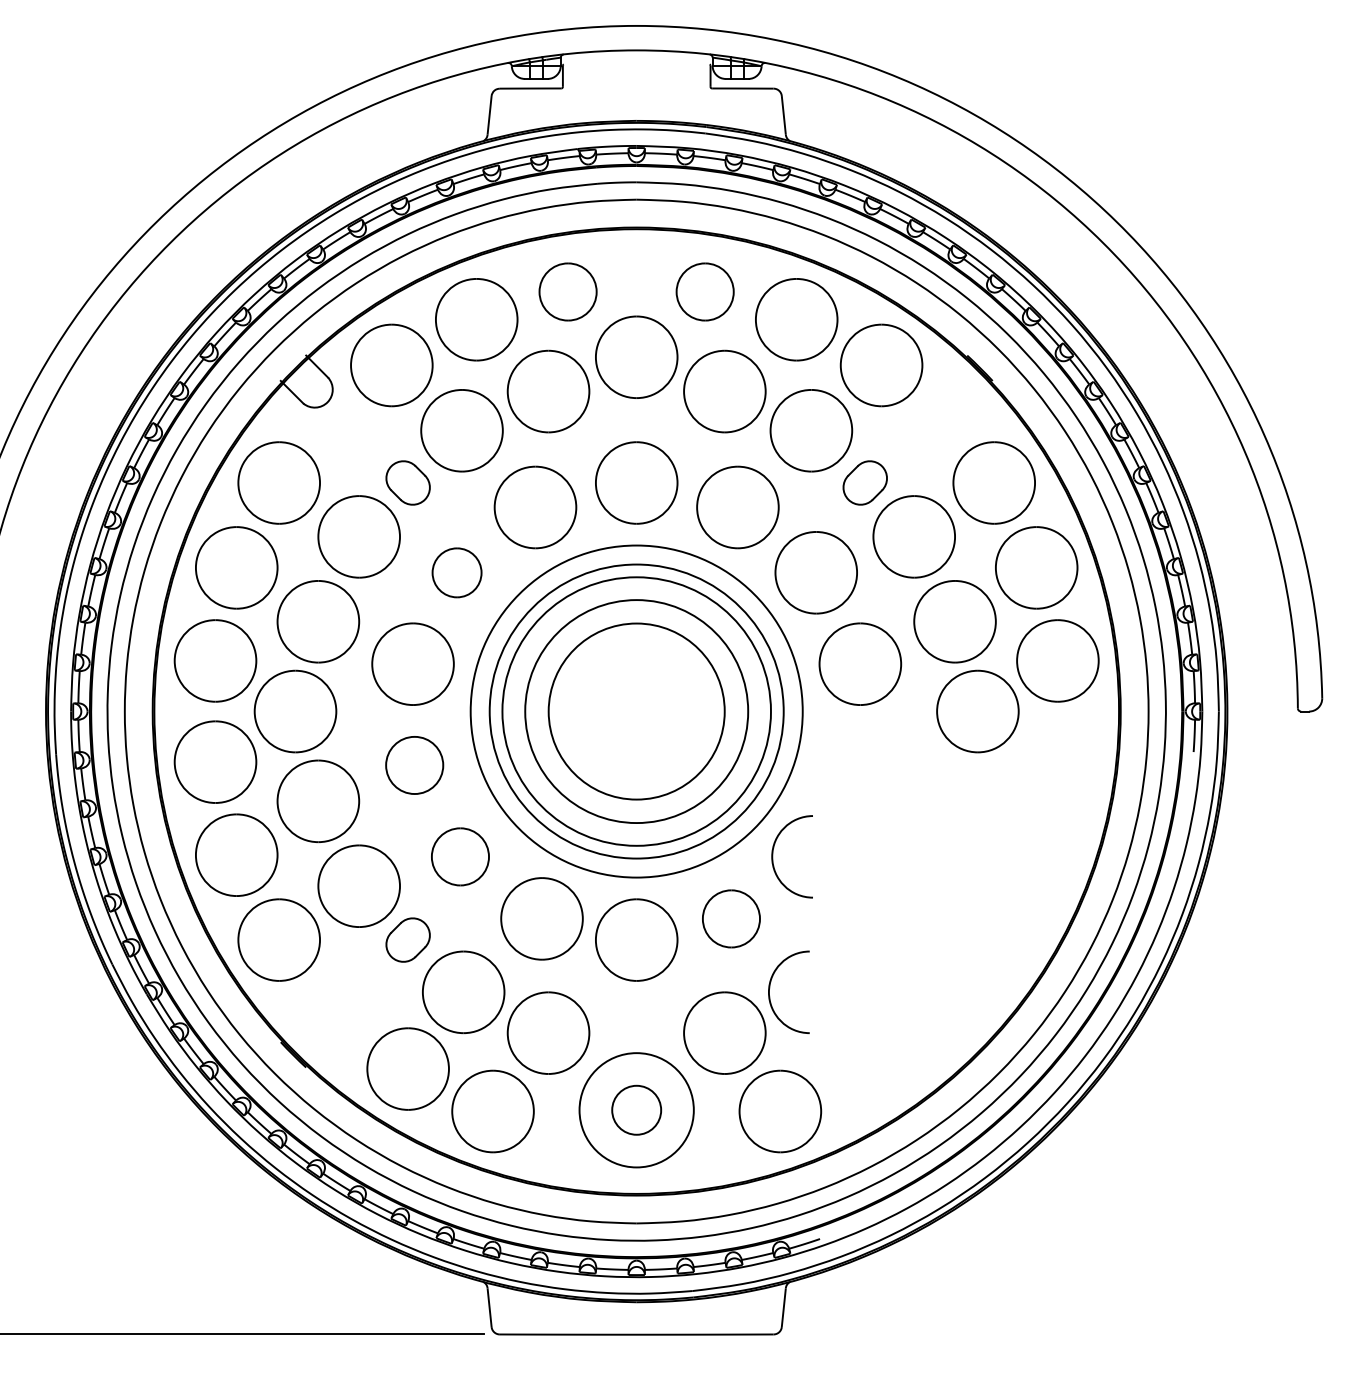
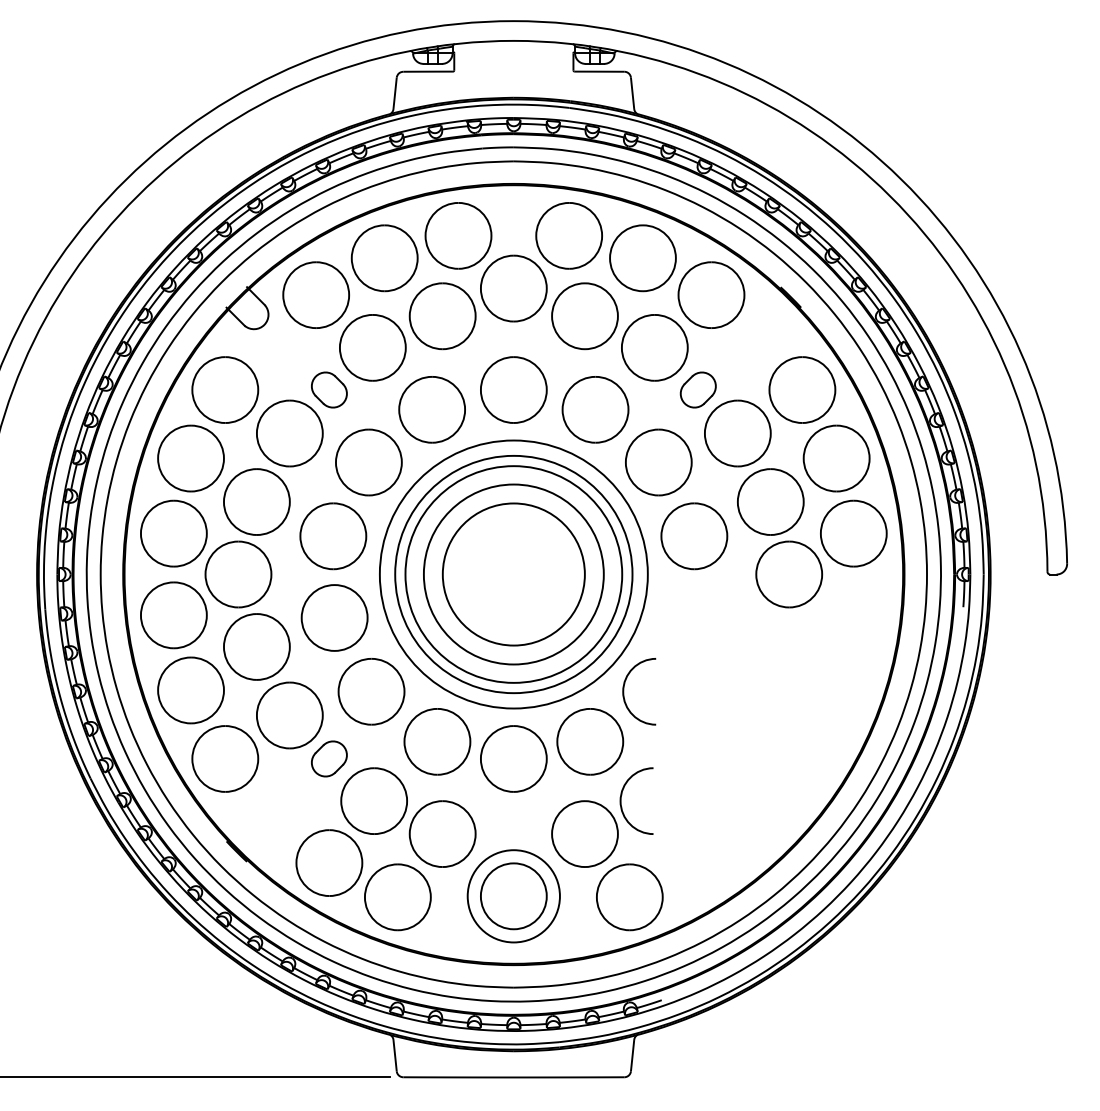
part: (567, 291) -> (457, 235), size x1.43
part: (704, 291) -> (568, 235), size x1.43
part: (456, 572) -> (368, 462), size x1.67
circle: (414, 765) -> (334, 618), size x1.43
part: (460, 856) -> (371, 691), size x1.43
part: (731, 918) -> (590, 741), size x1.43
circle: (636, 1110) -> (513, 896), size x1.67

